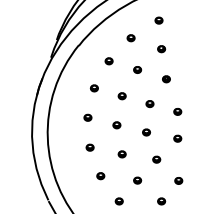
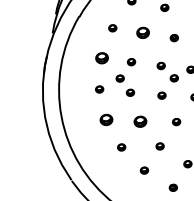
part: (137, 69) -> (143, 32), size x1.6
part: (93, 88) -> (100, 58), size x1.6
part: (108, 110) -> (119, 78), added
part: (160, 117) -> (174, 78), added
part: (89, 147) -> (105, 119), size x1.6
part: (121, 154) -> (139, 122), size x1.6

